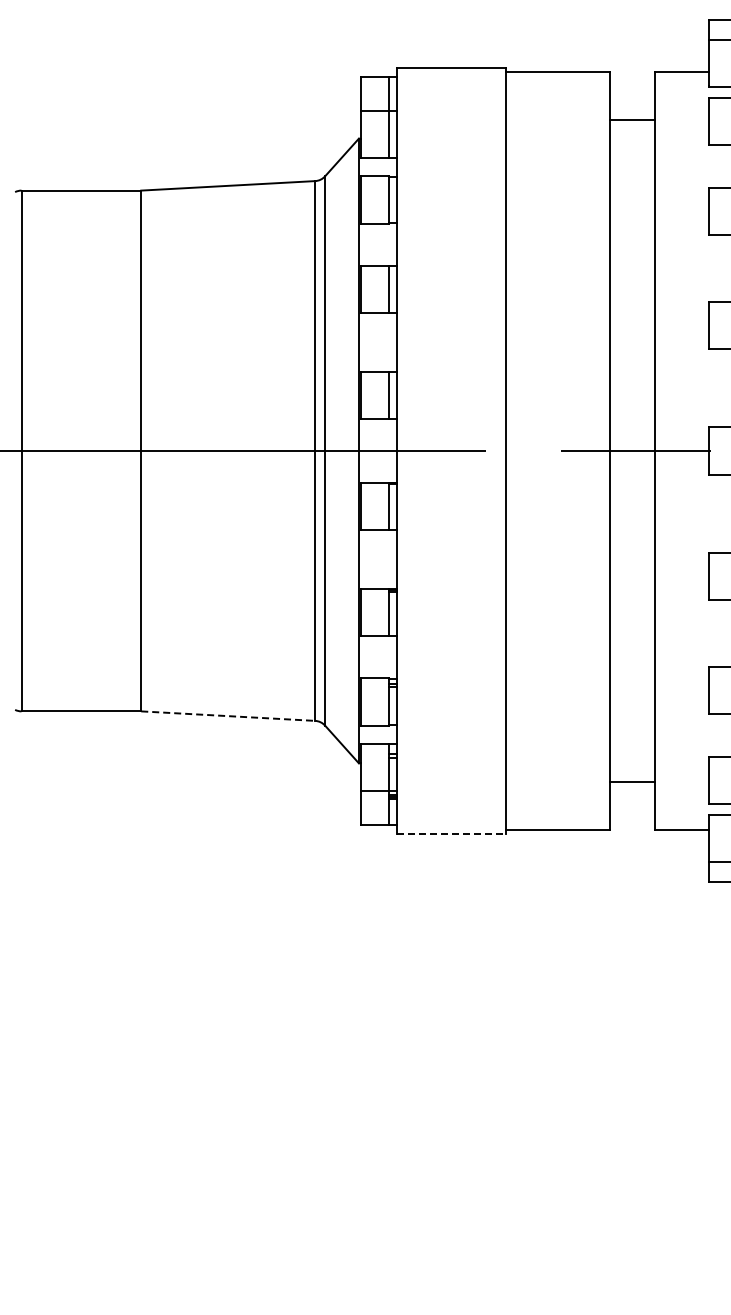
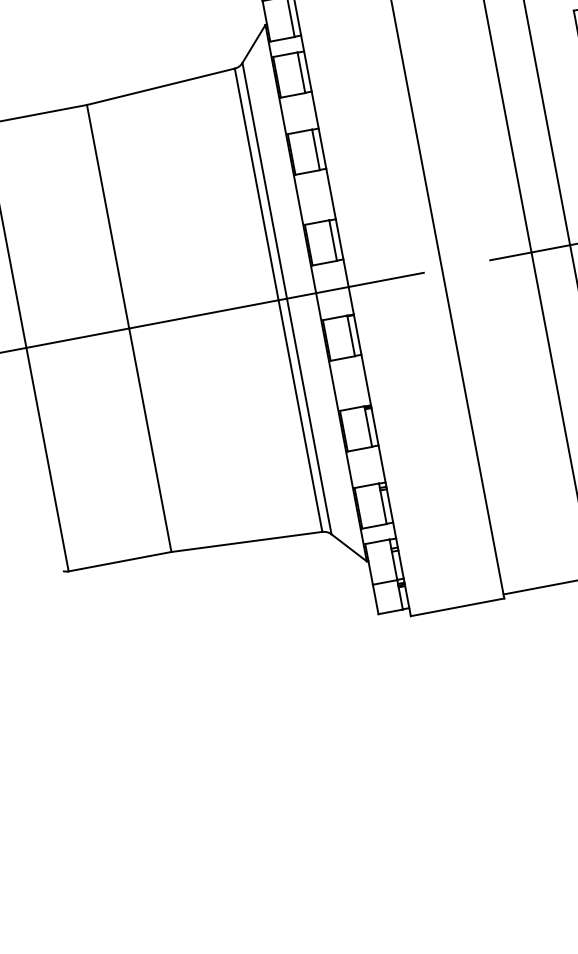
line: (228, 716) -> (247, 542), dashed -> solid
line: (451, 834) -> (457, 607), dashed -> solid

